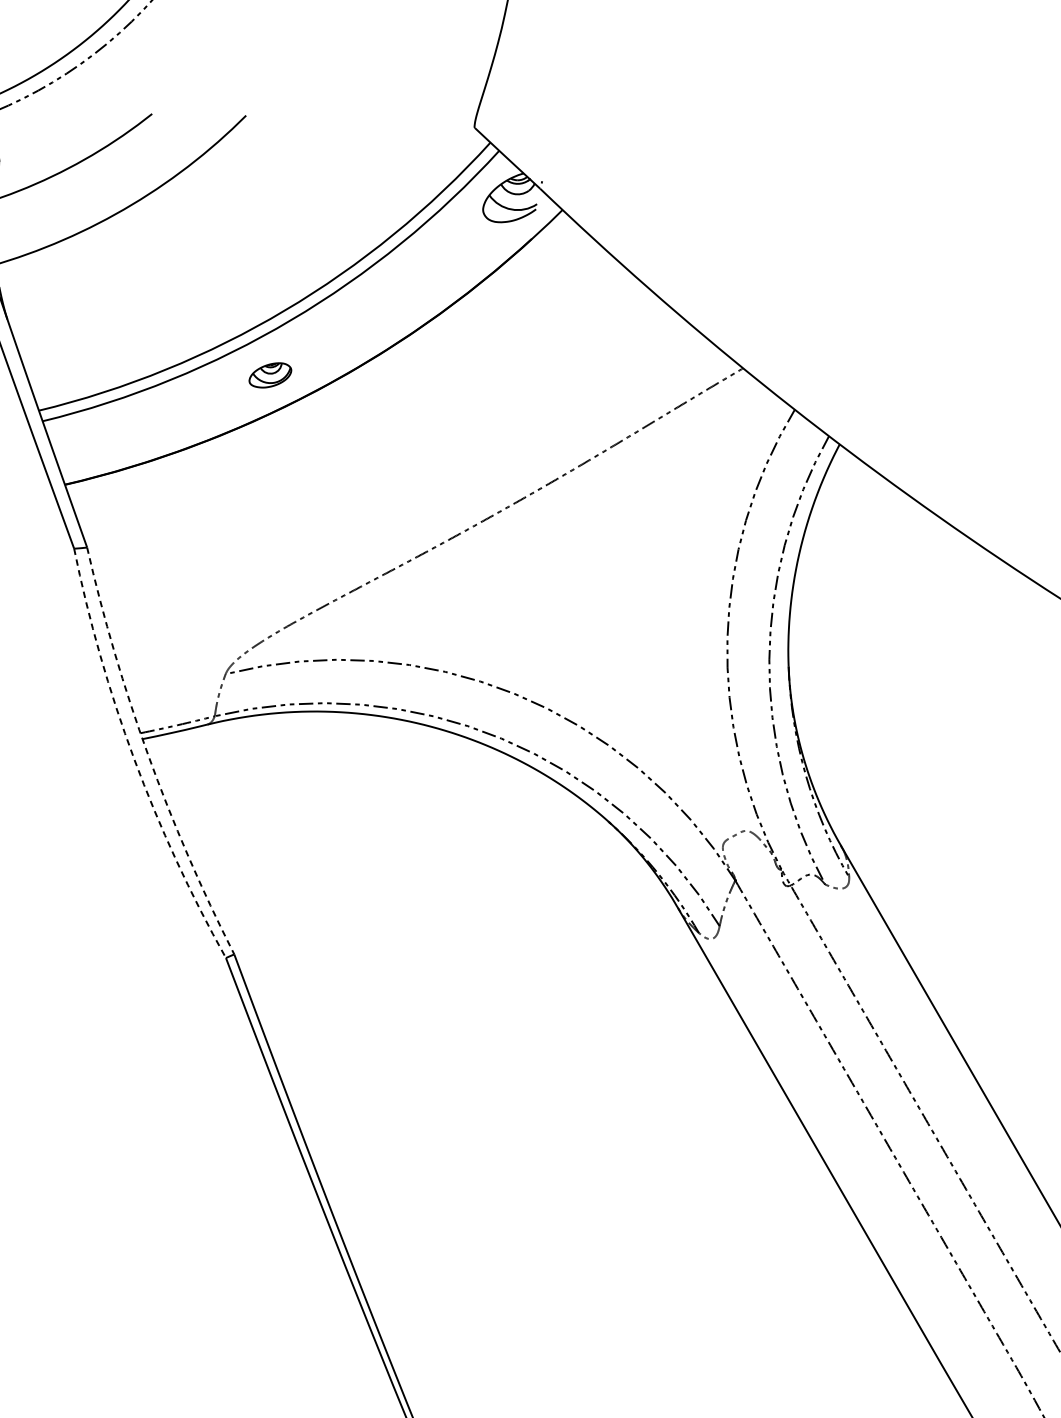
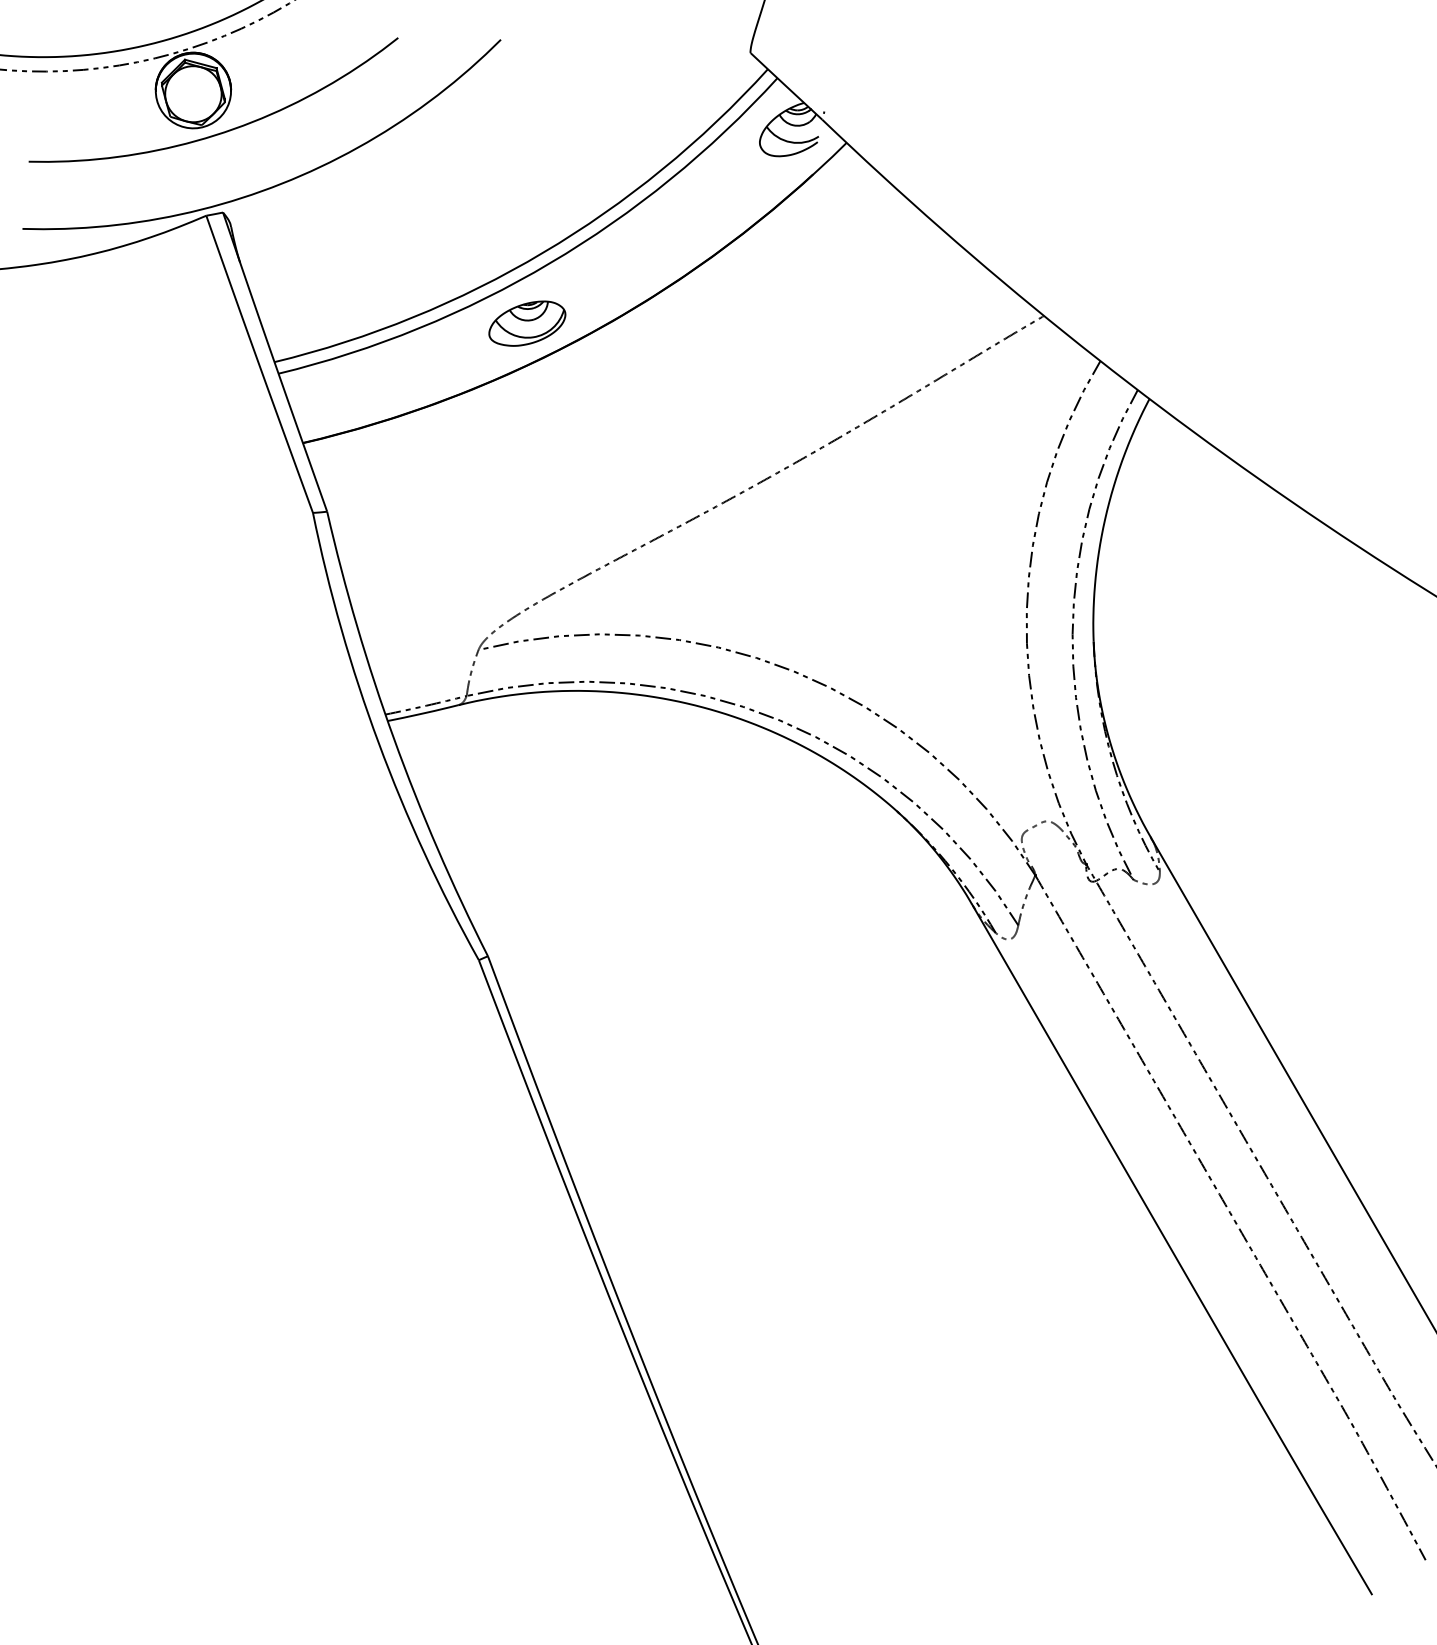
part: (270, 375) -> (527, 323), size x1.67
arc: (148, 755) -> (394, 738), dashed -> solid
arc: (134, 758) -> (378, 742), dashed -> solid

